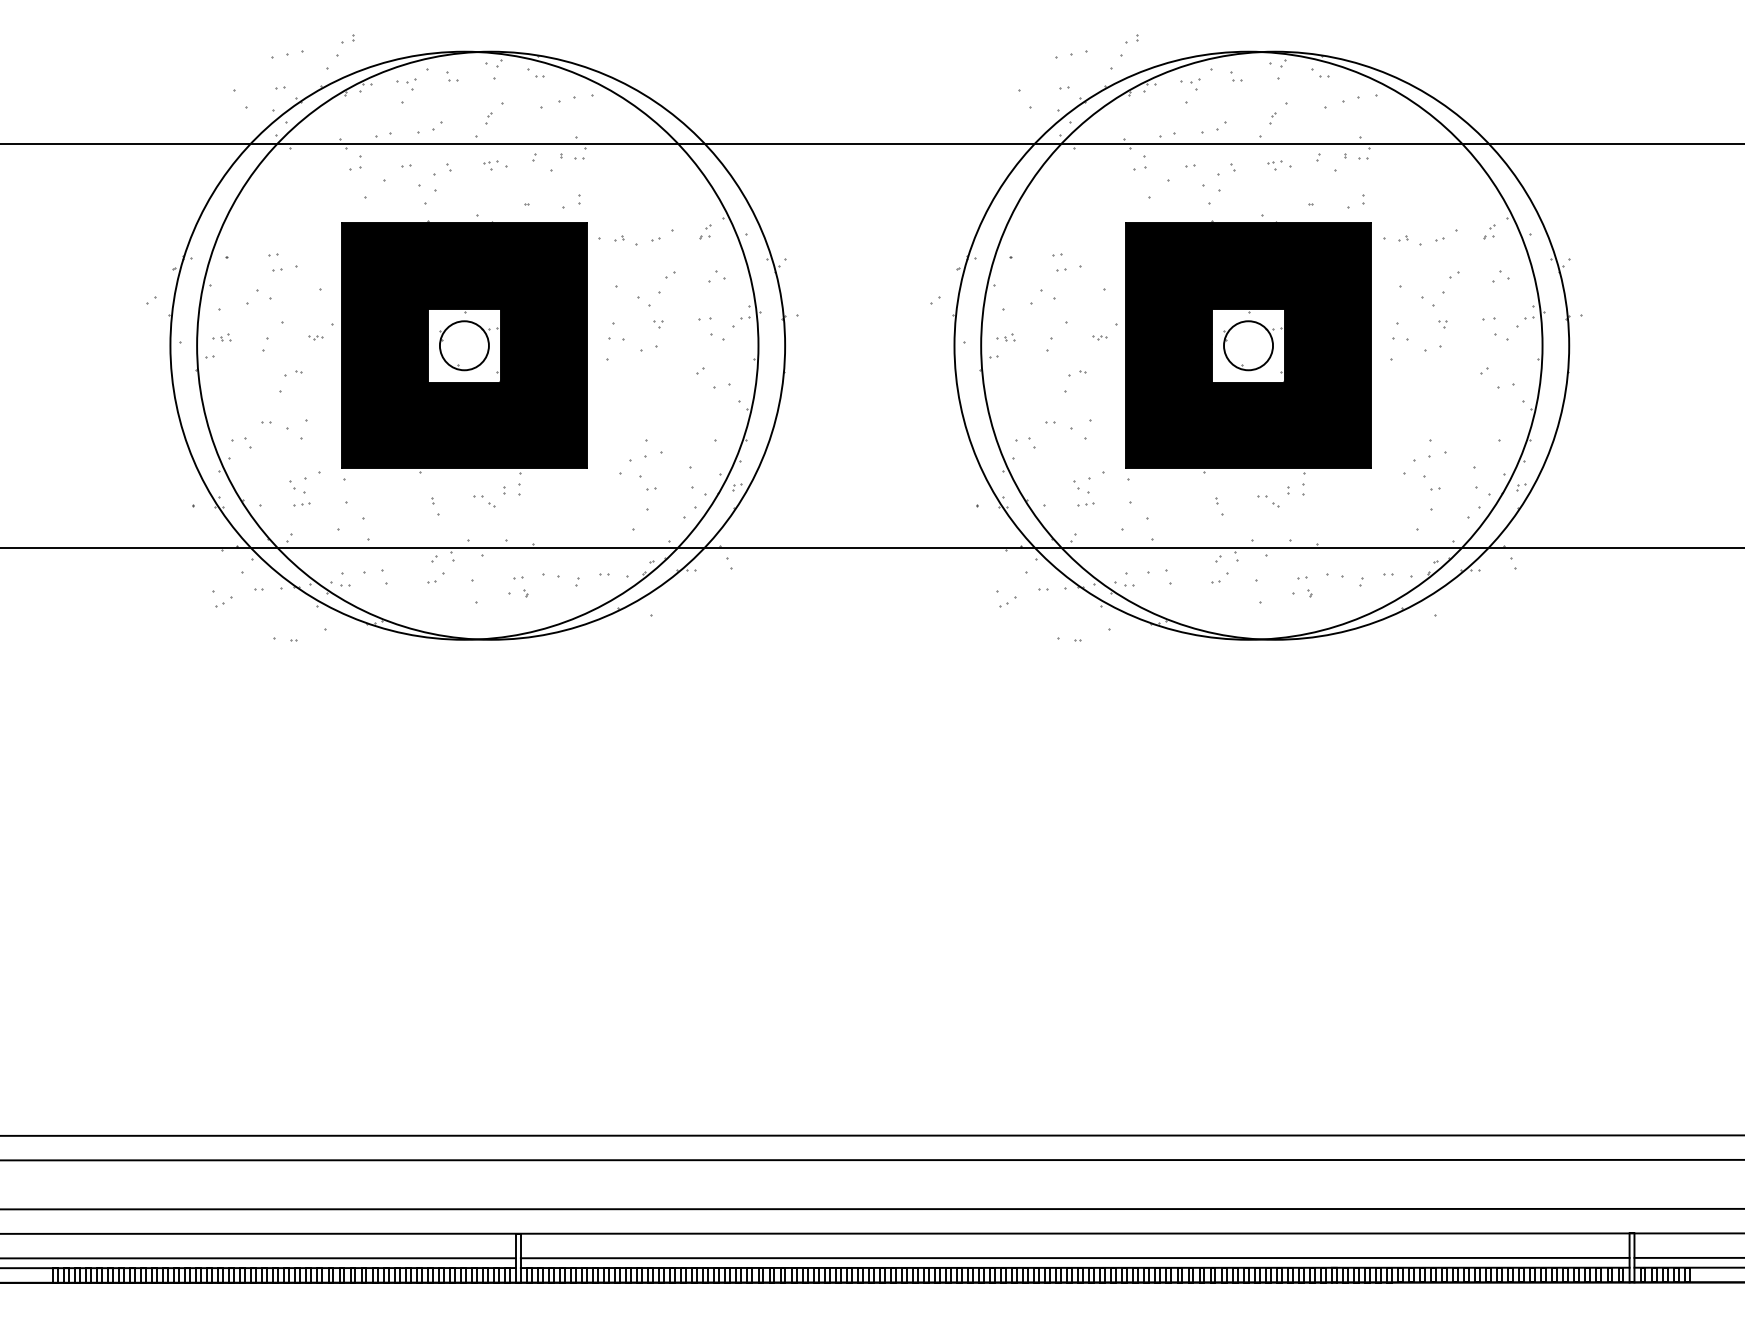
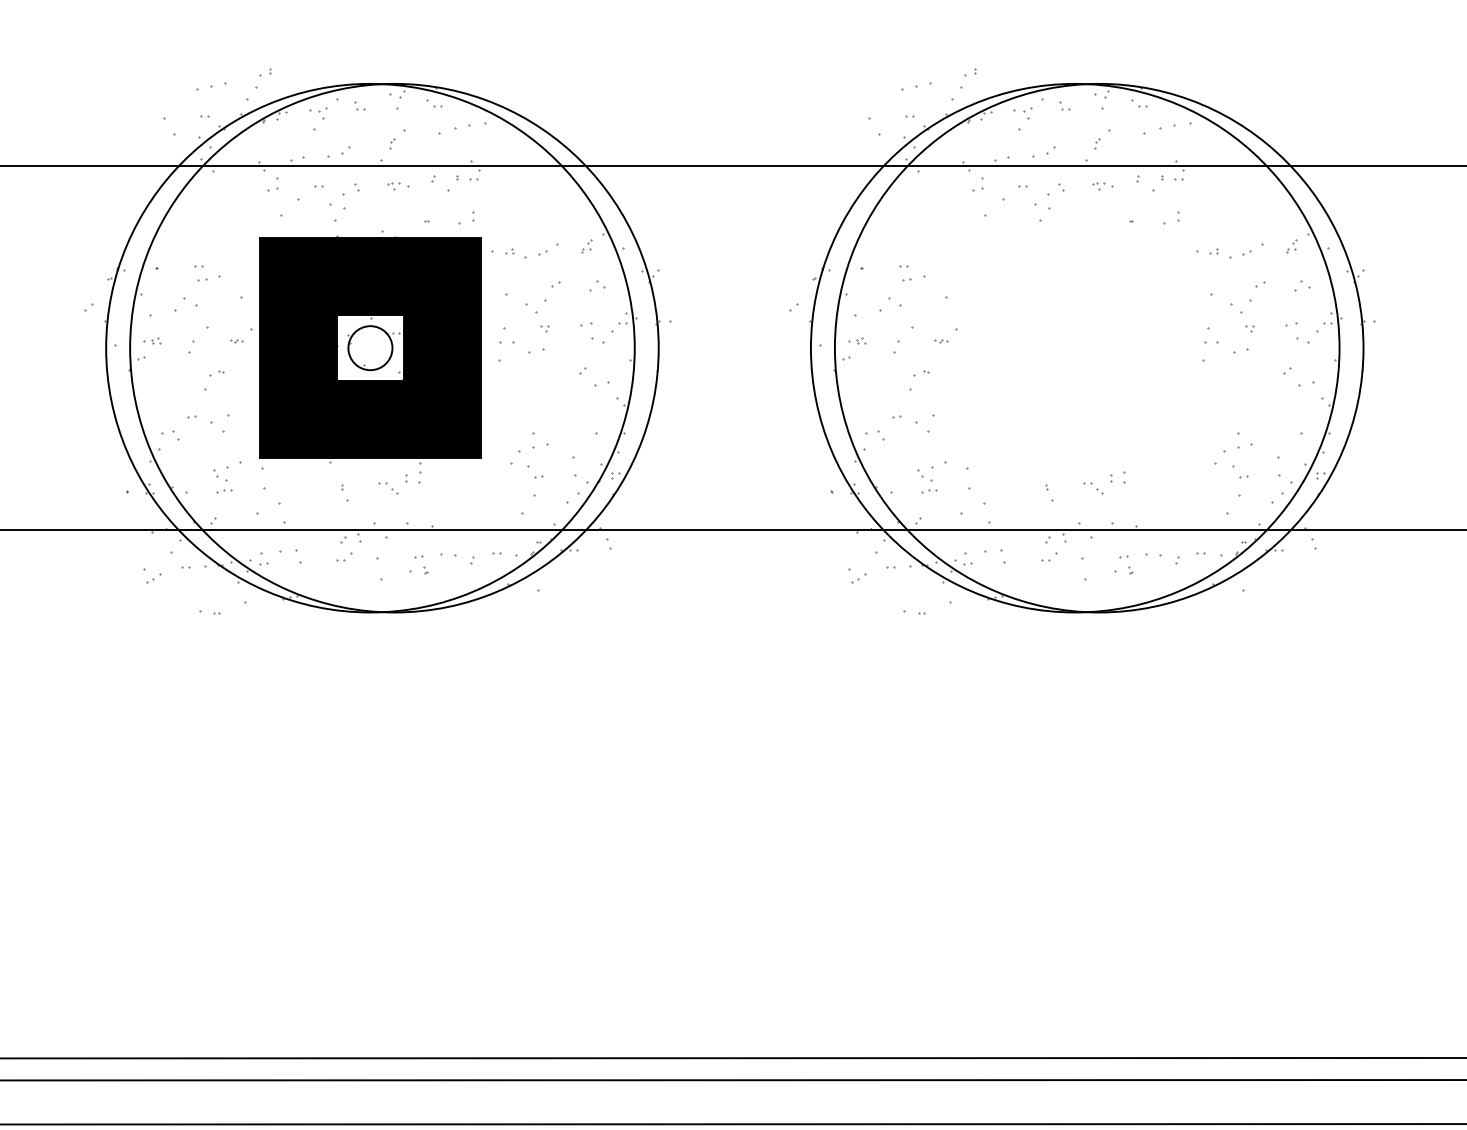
part: (1248, 344) -> (1075, 347), removed

